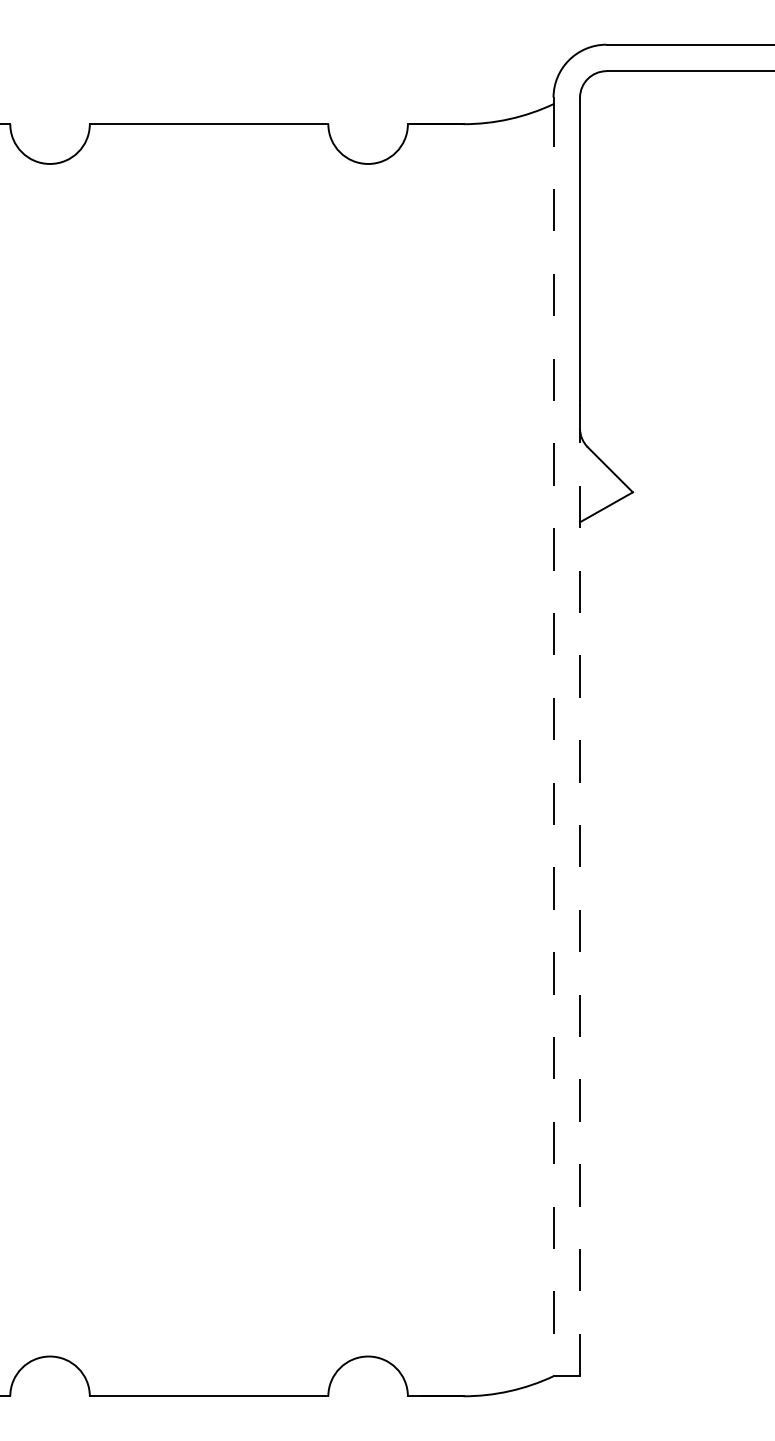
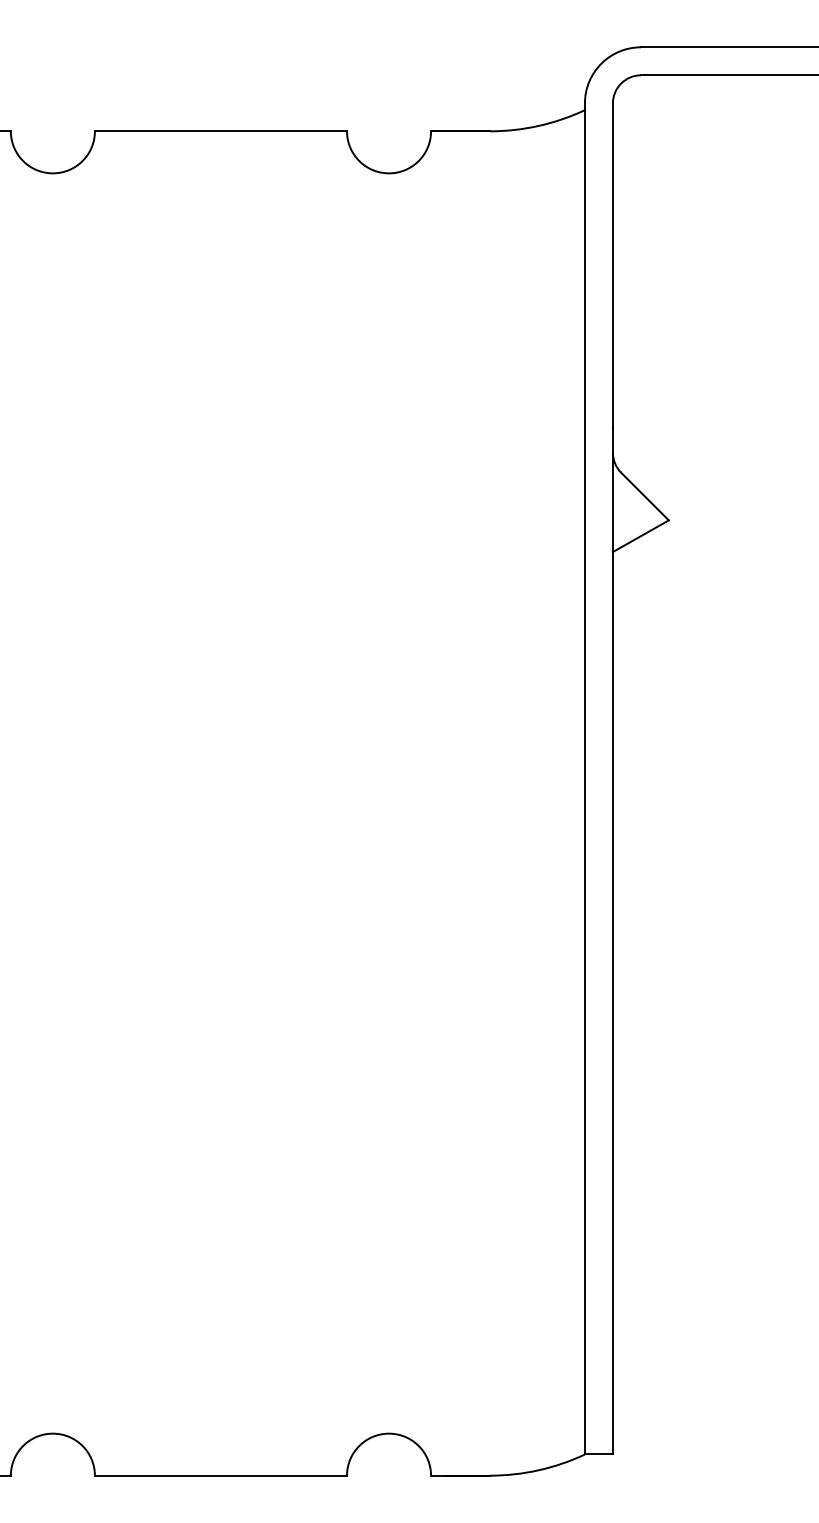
line: (553, 740) -> (584, 782), dashed -> solid
line: (580, 890) -> (613, 941), dashed -> solid

